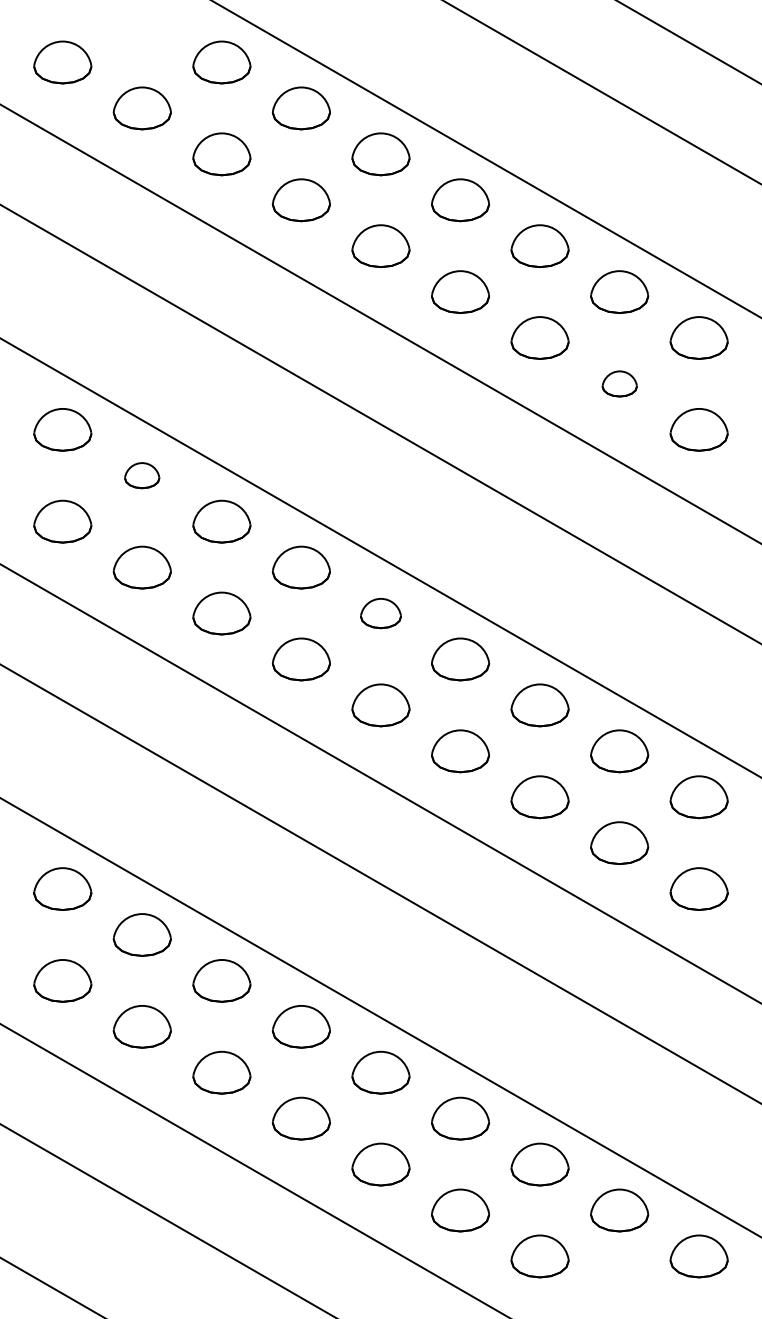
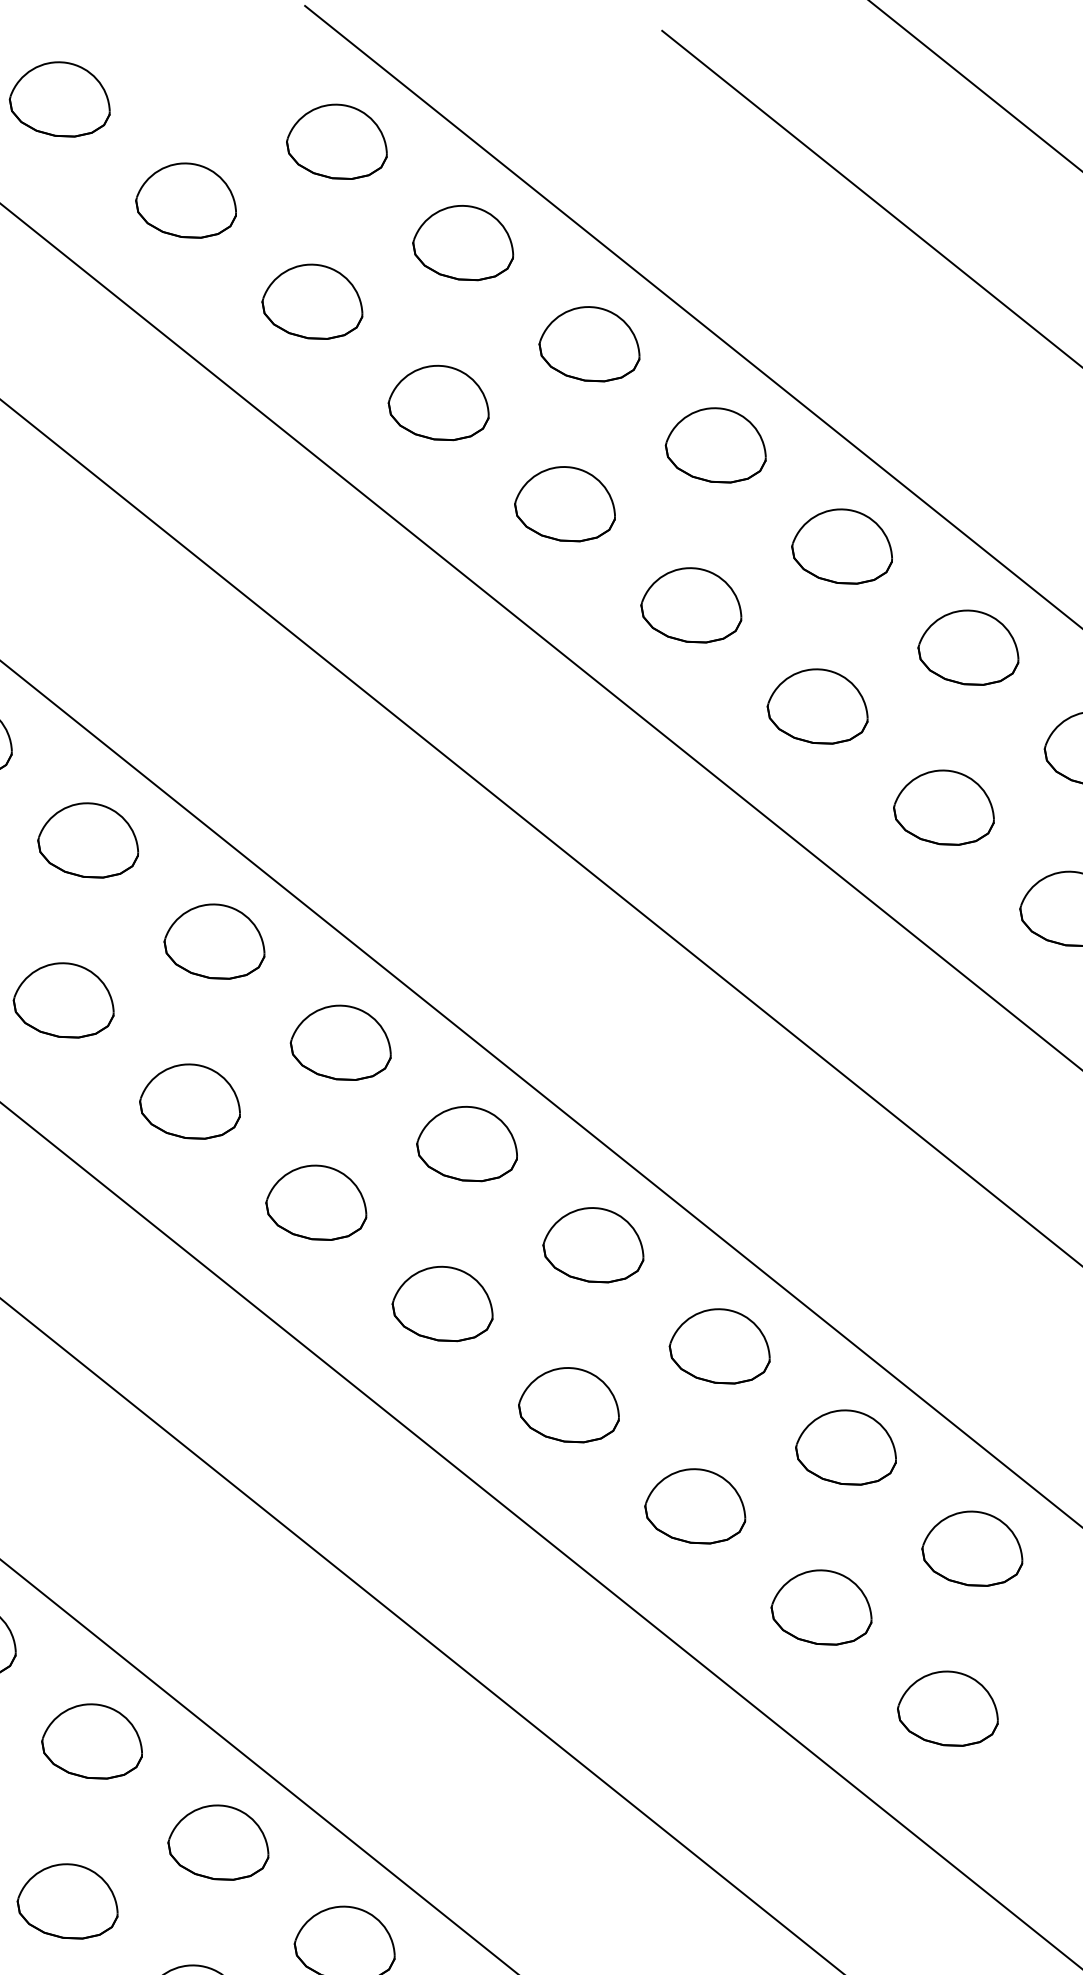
part: (619, 383) -> (944, 806), size x1.67
part: (141, 475) -> (87, 839), size x1.67
part: (380, 613) -> (467, 1143), size x1.43

